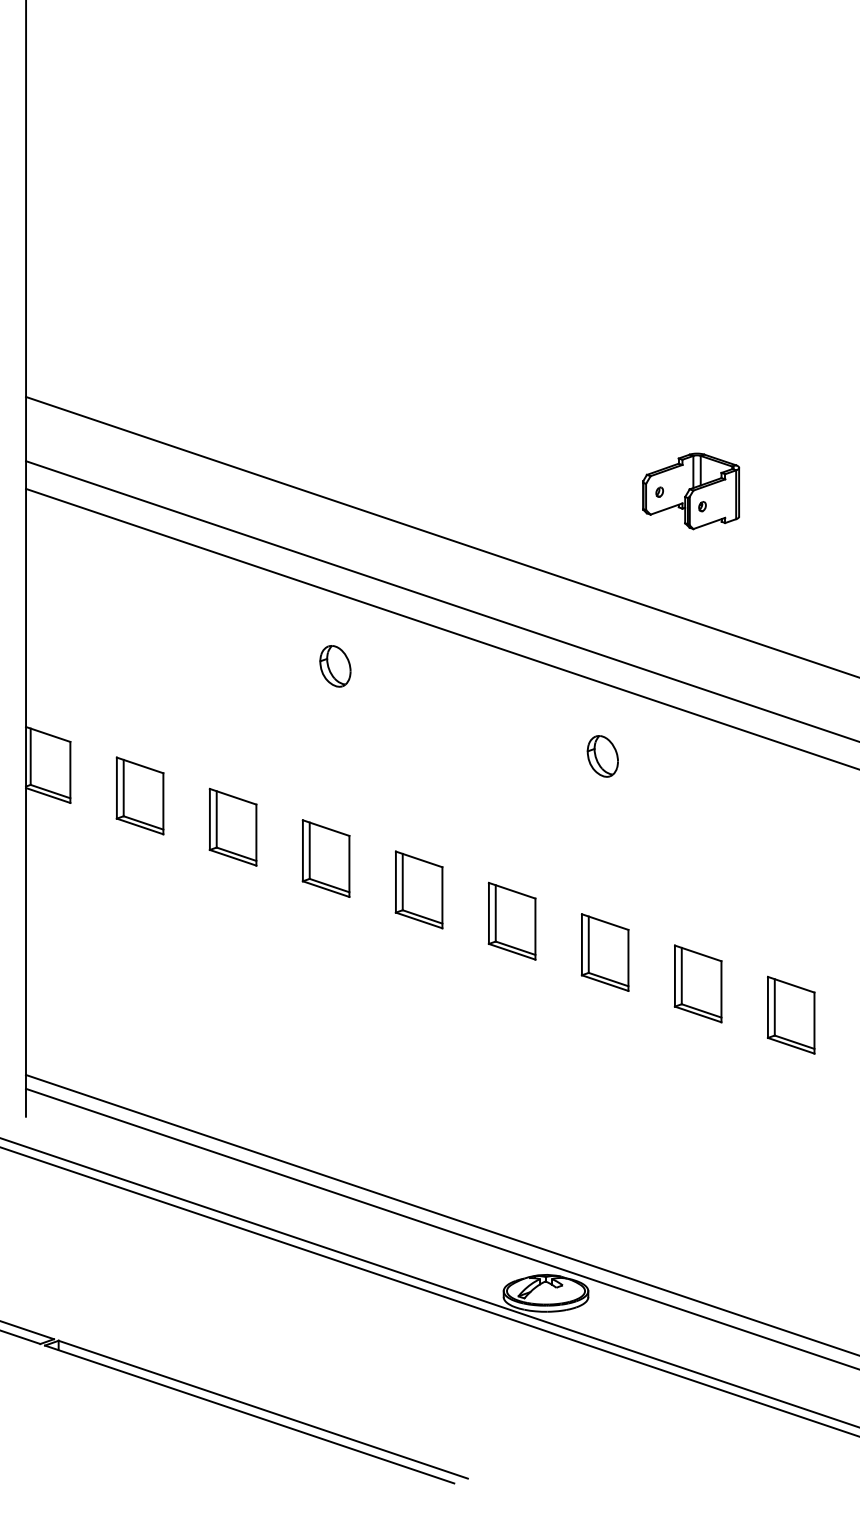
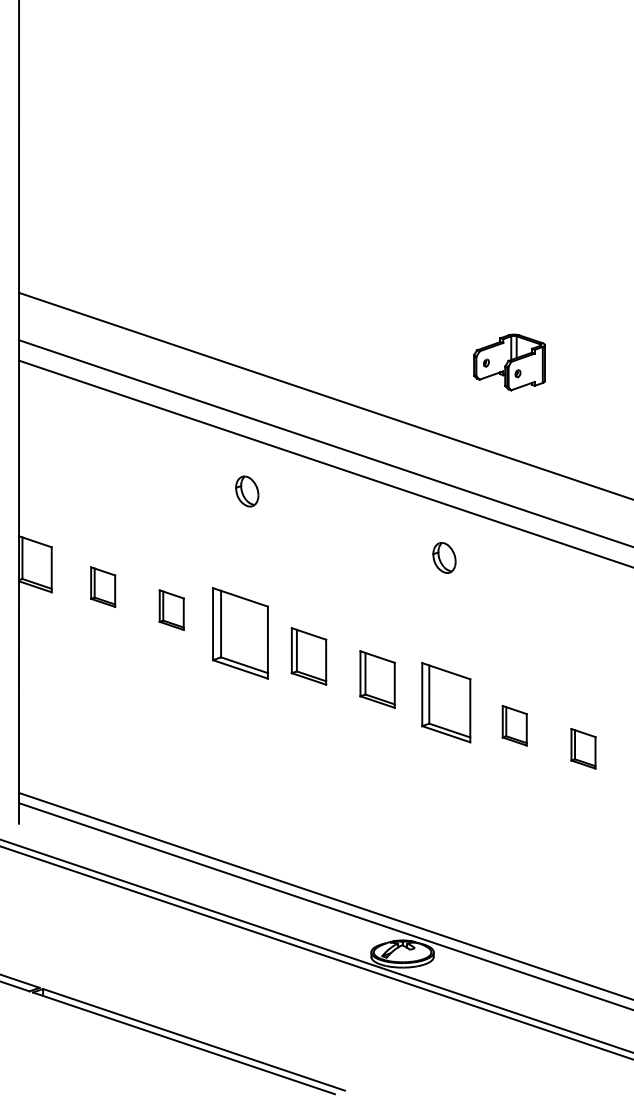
part: (139, 795) -> (102, 586), size x0.7
part: (232, 826) -> (171, 609), size x0.7
part: (325, 858) -> (239, 633), size x1.6
part: (604, 952) -> (445, 702), size x1.4
part: (697, 983) -> (514, 725), size x0.7
part: (791, 1014) -> (583, 748), size x0.7

